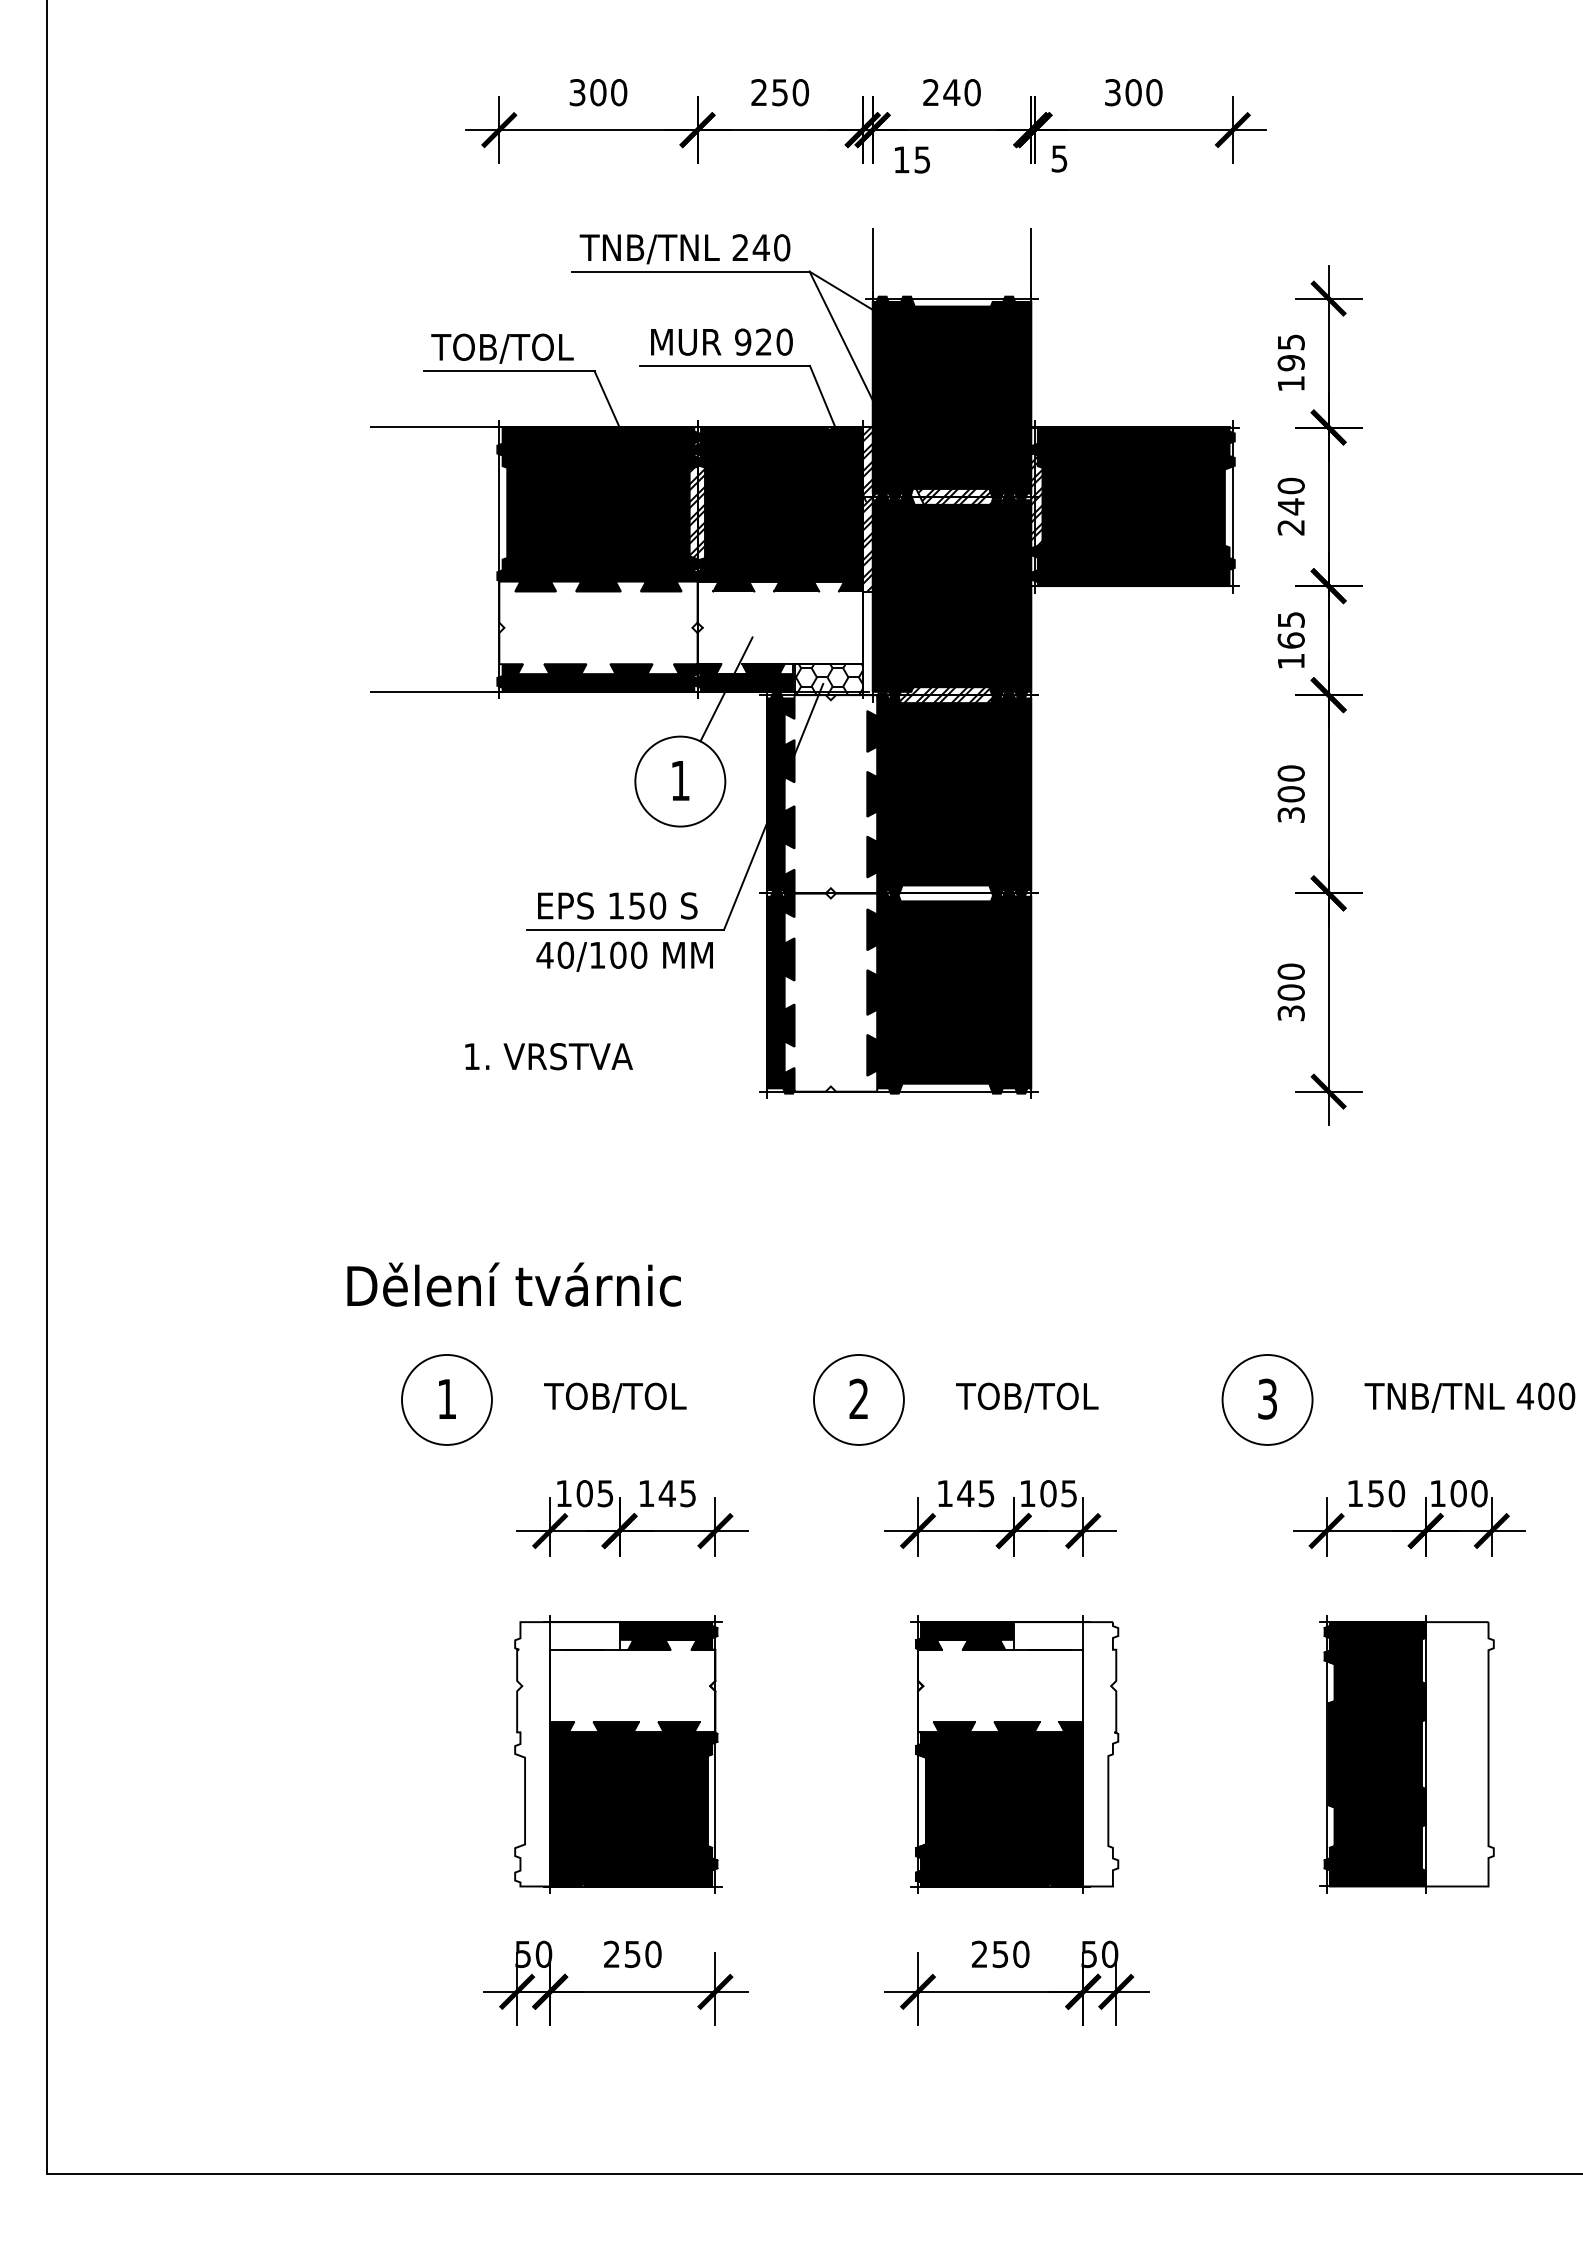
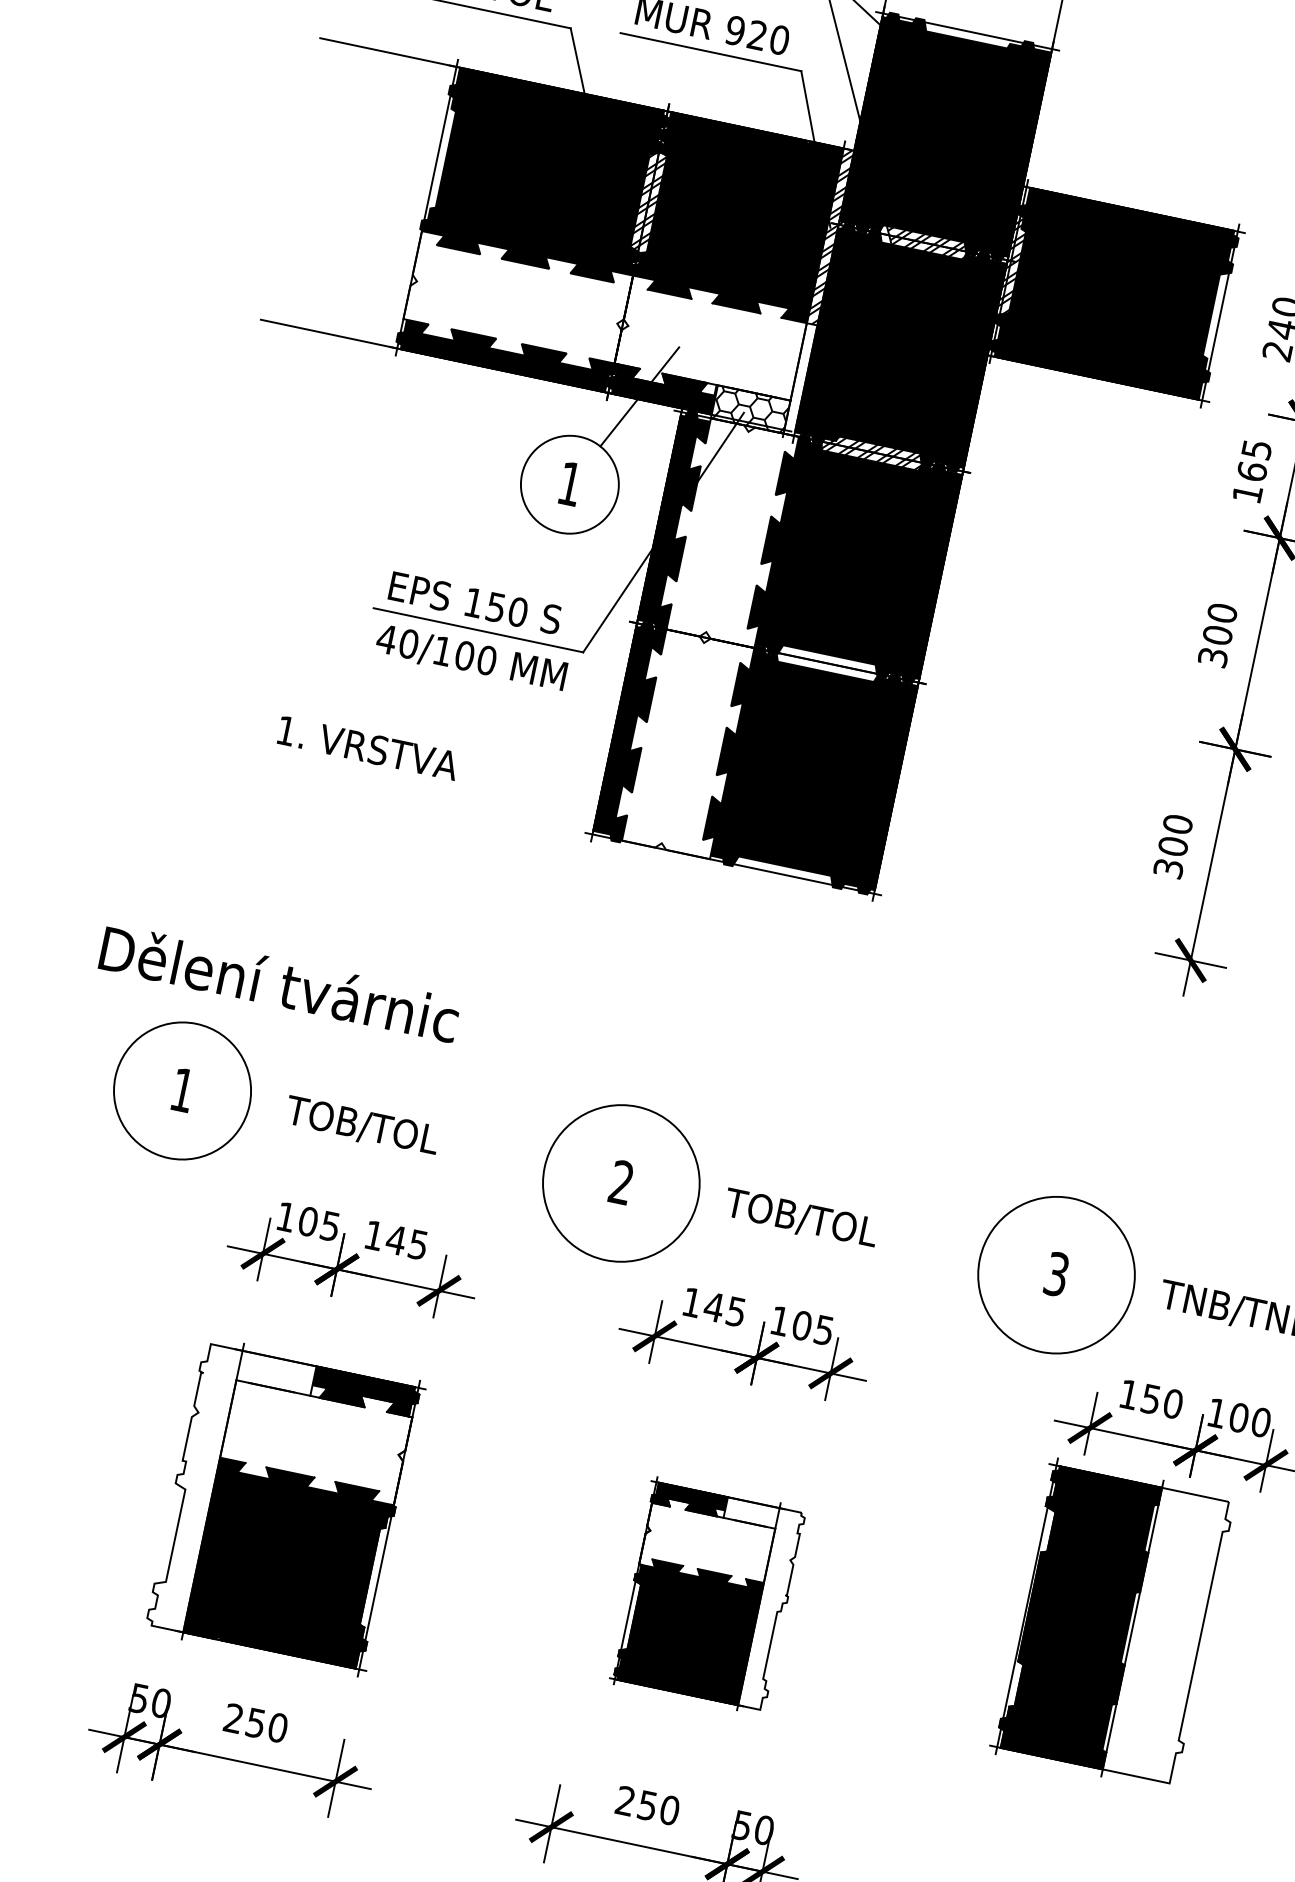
circle: (446, 1399) -> (182, 1090), size x1.4
circle: (858, 1399) -> (620, 1182), size x1.6
circle: (1267, 1399) -> (1056, 1274), size x1.6
part: (1014, 1754) -> (707, 1595), size x0.7
part: (1406, 1754) -> (1111, 1624), moved

